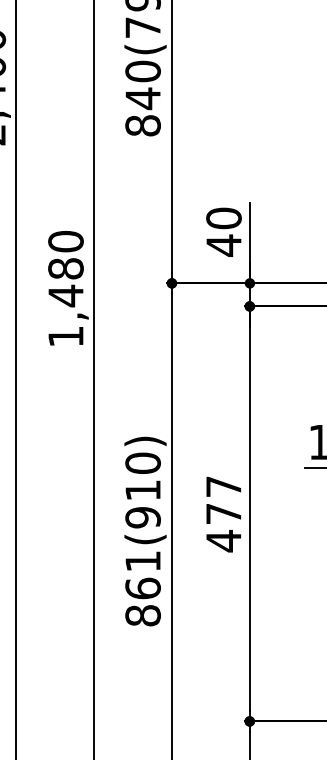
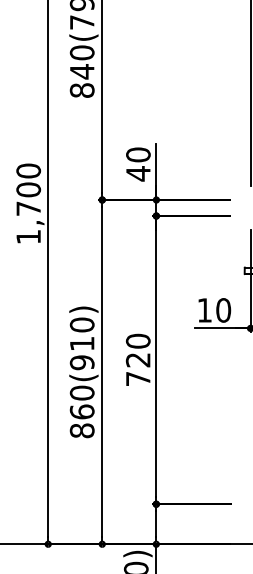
text: (65, 282) -> (28, 199), 1,480 -> 1,700
text: (222, 513) -> (137, 359), 477 -> 720
text: (142, 560) -> (81, 392), 861(910) -> 860(910)

